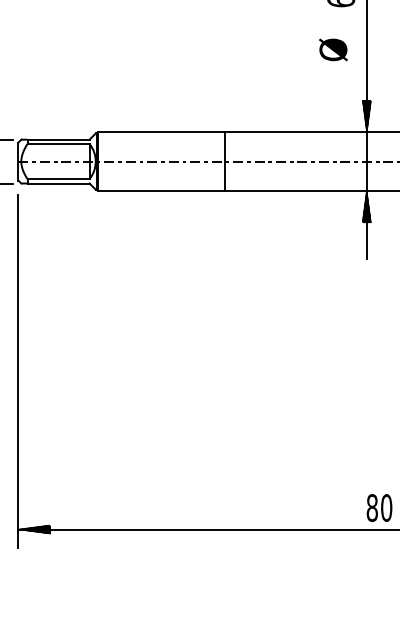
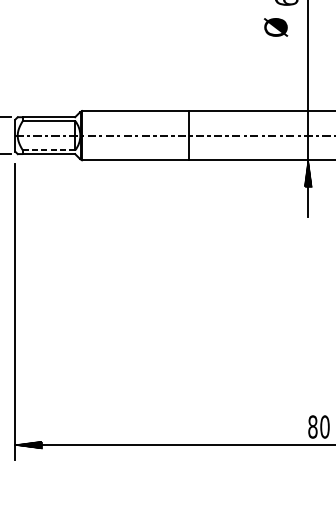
text: (333, 49) -> (276, 27), moved
hatch: (366, 116) -> (308, 97), removed
line: (59, 179) -> (49, 150), solid -> dashed

